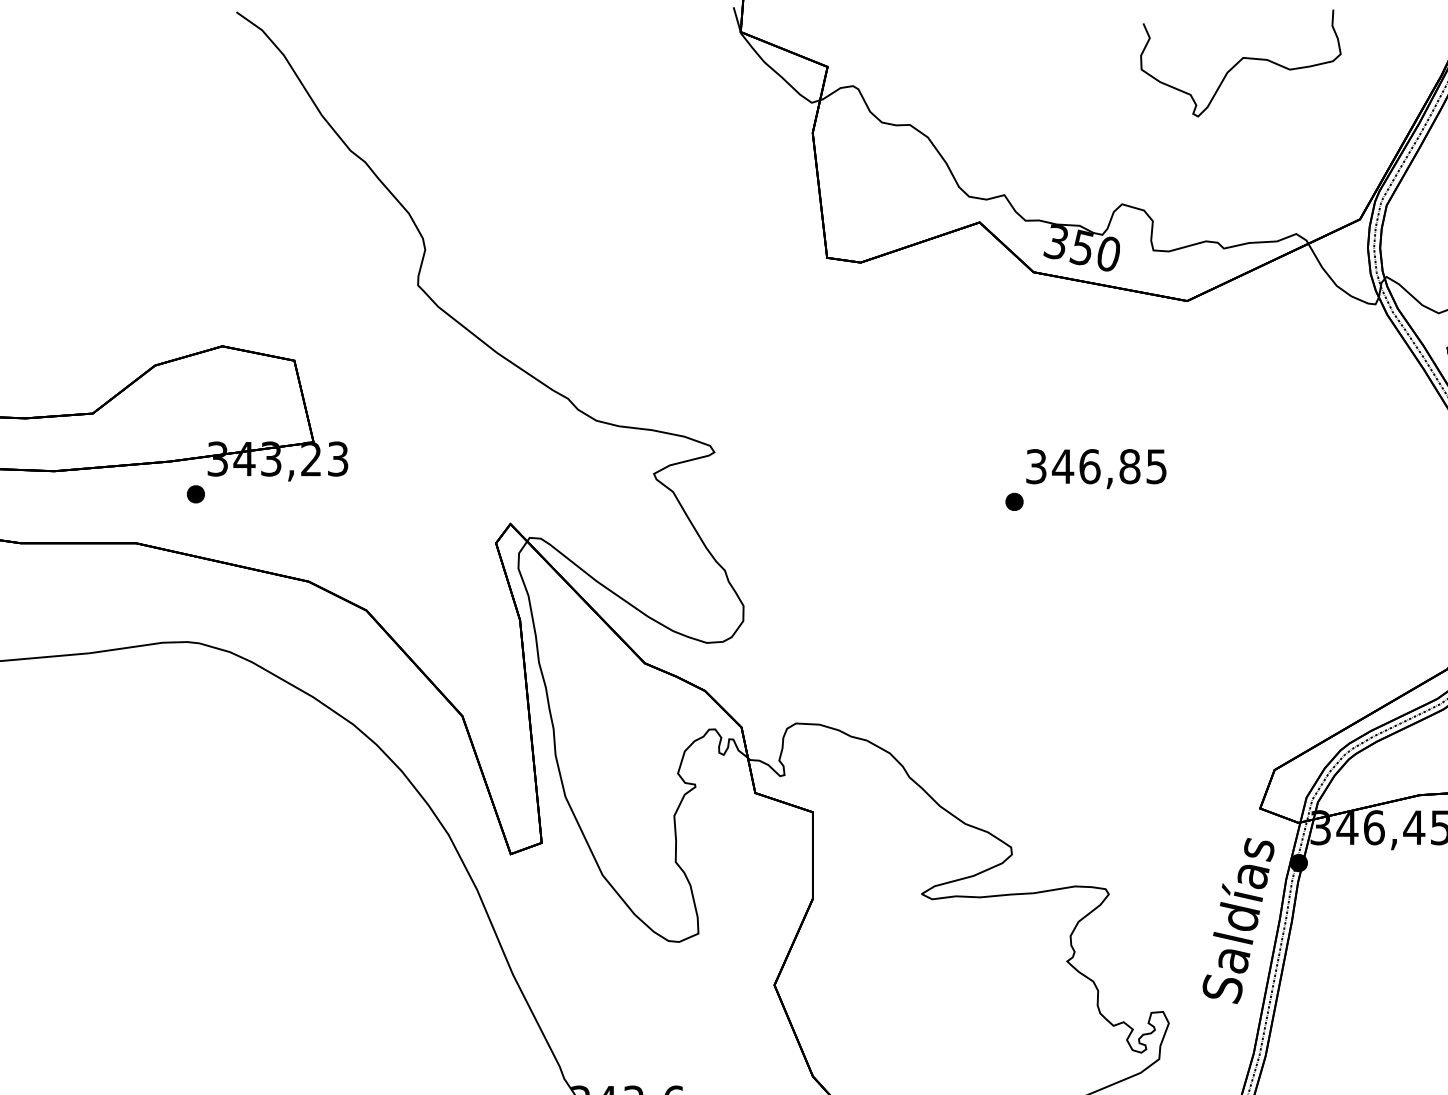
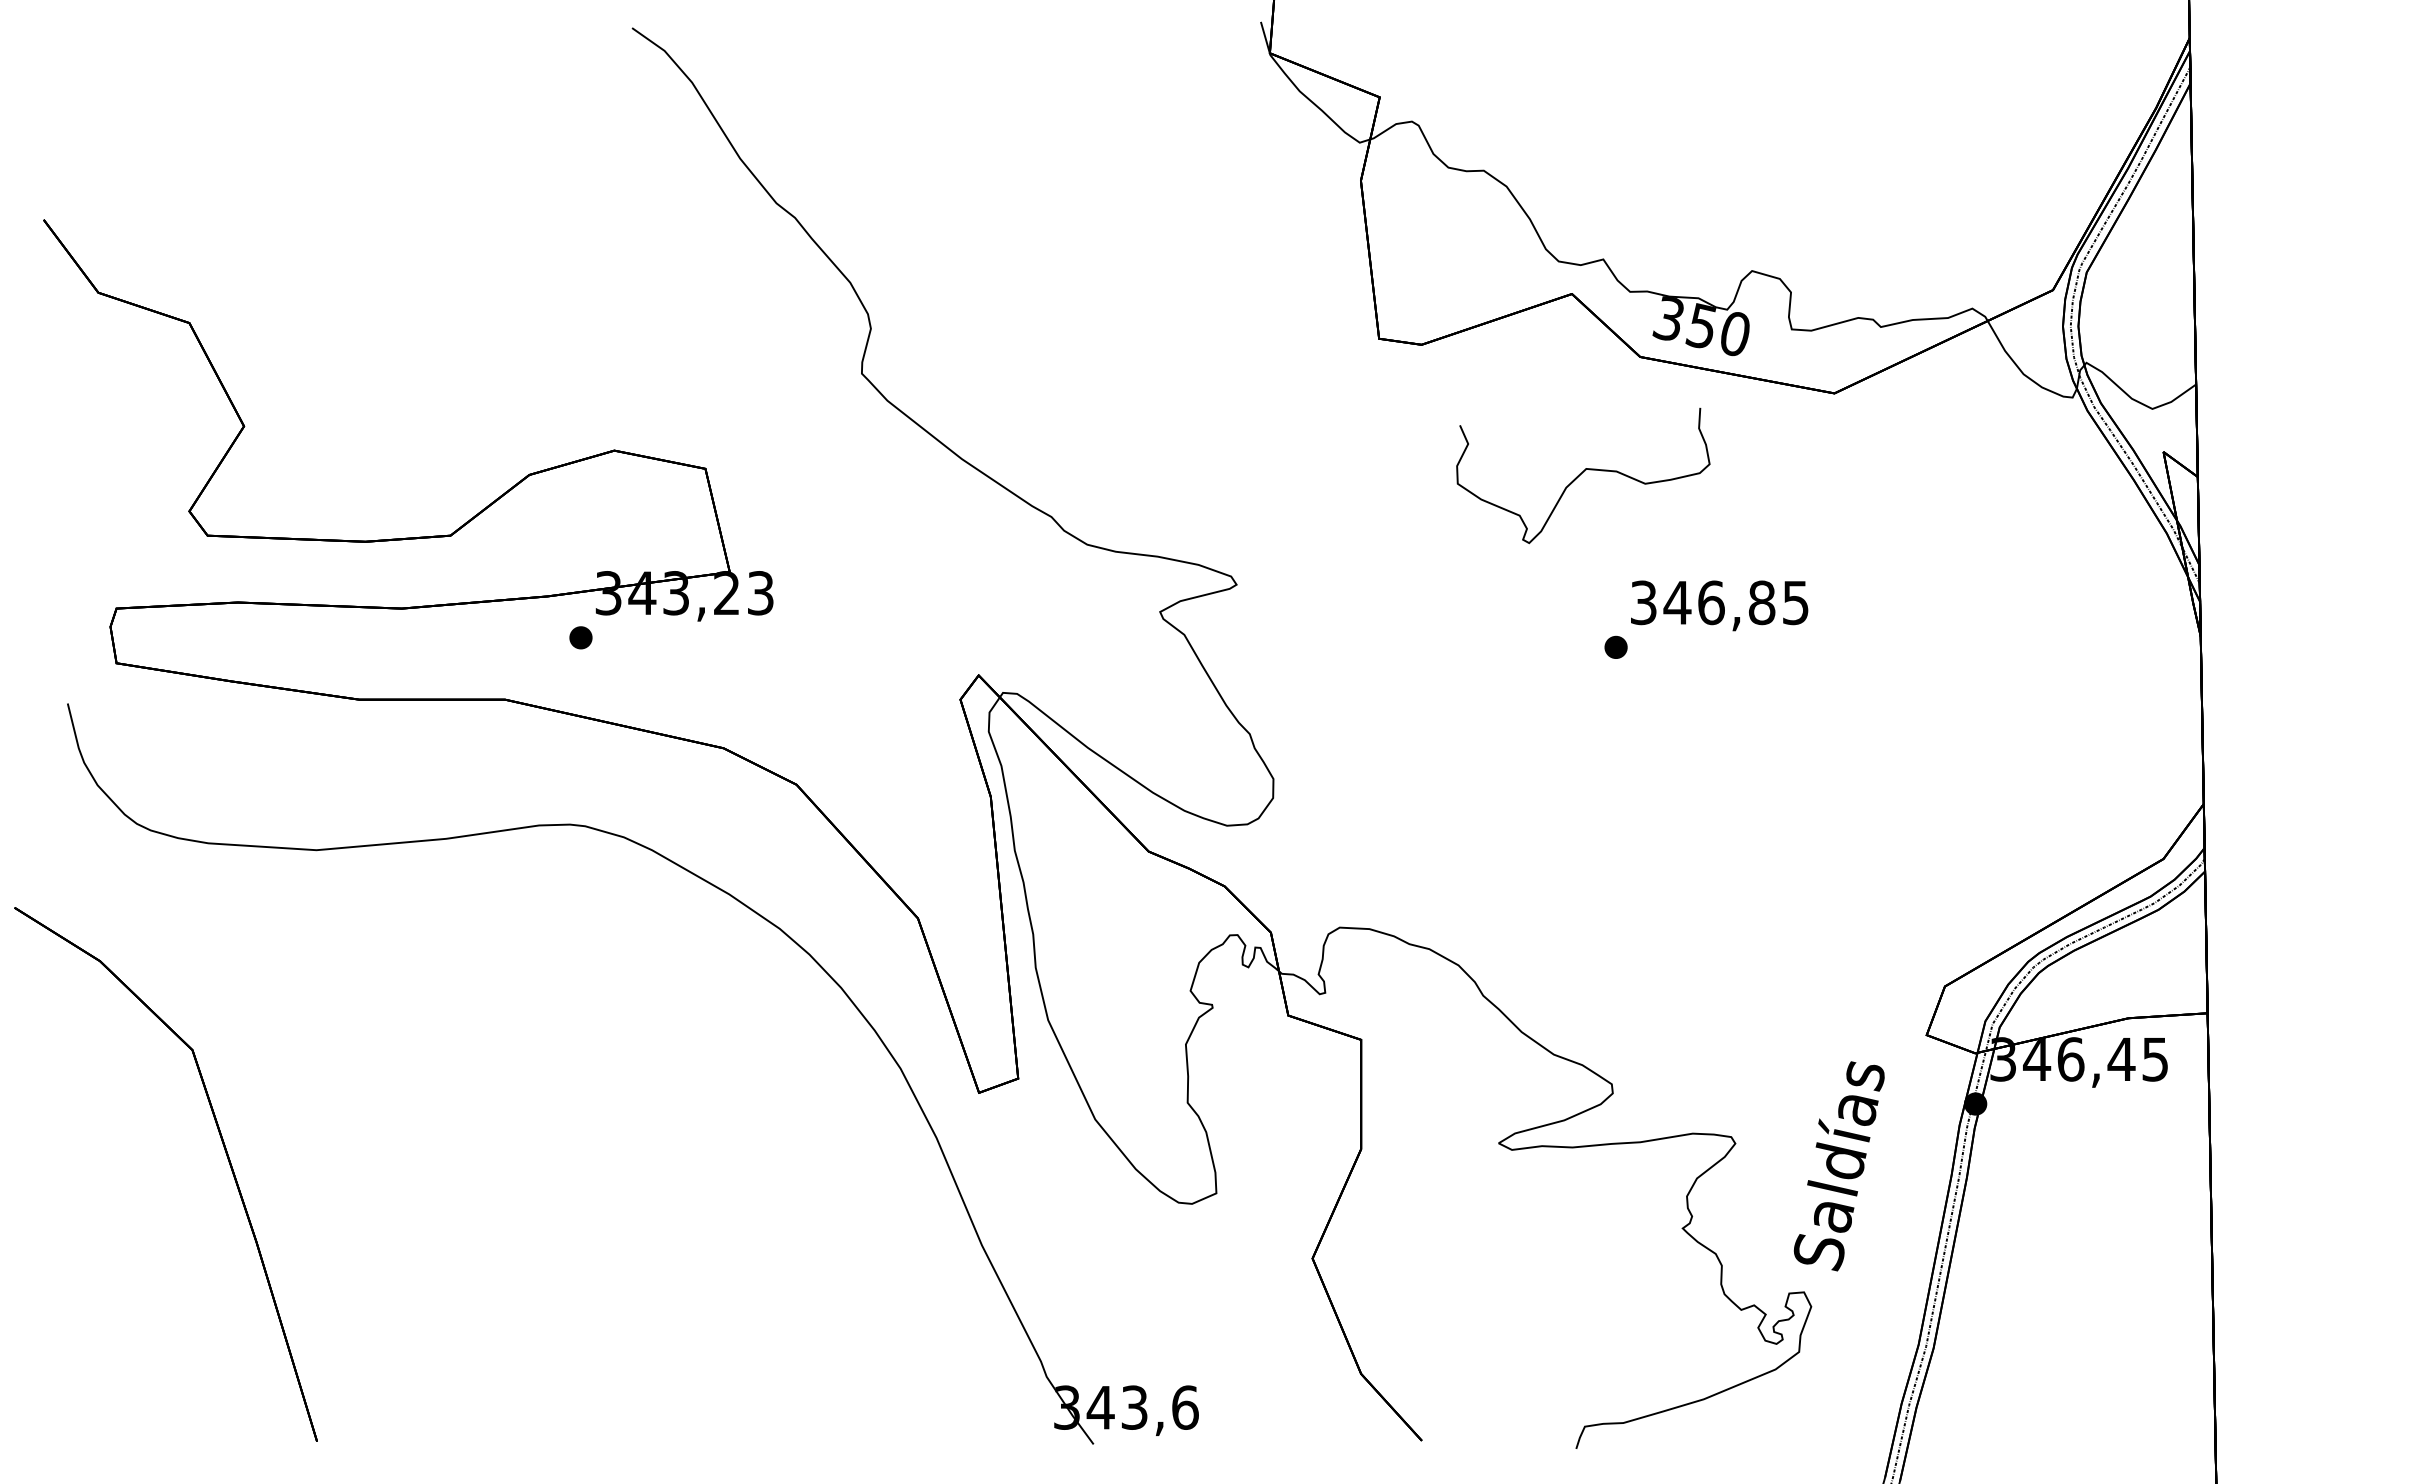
curve: (1240, 61) -> (1582, 473), moved
text: (1237, 921) -> (1838, 1166), moved

